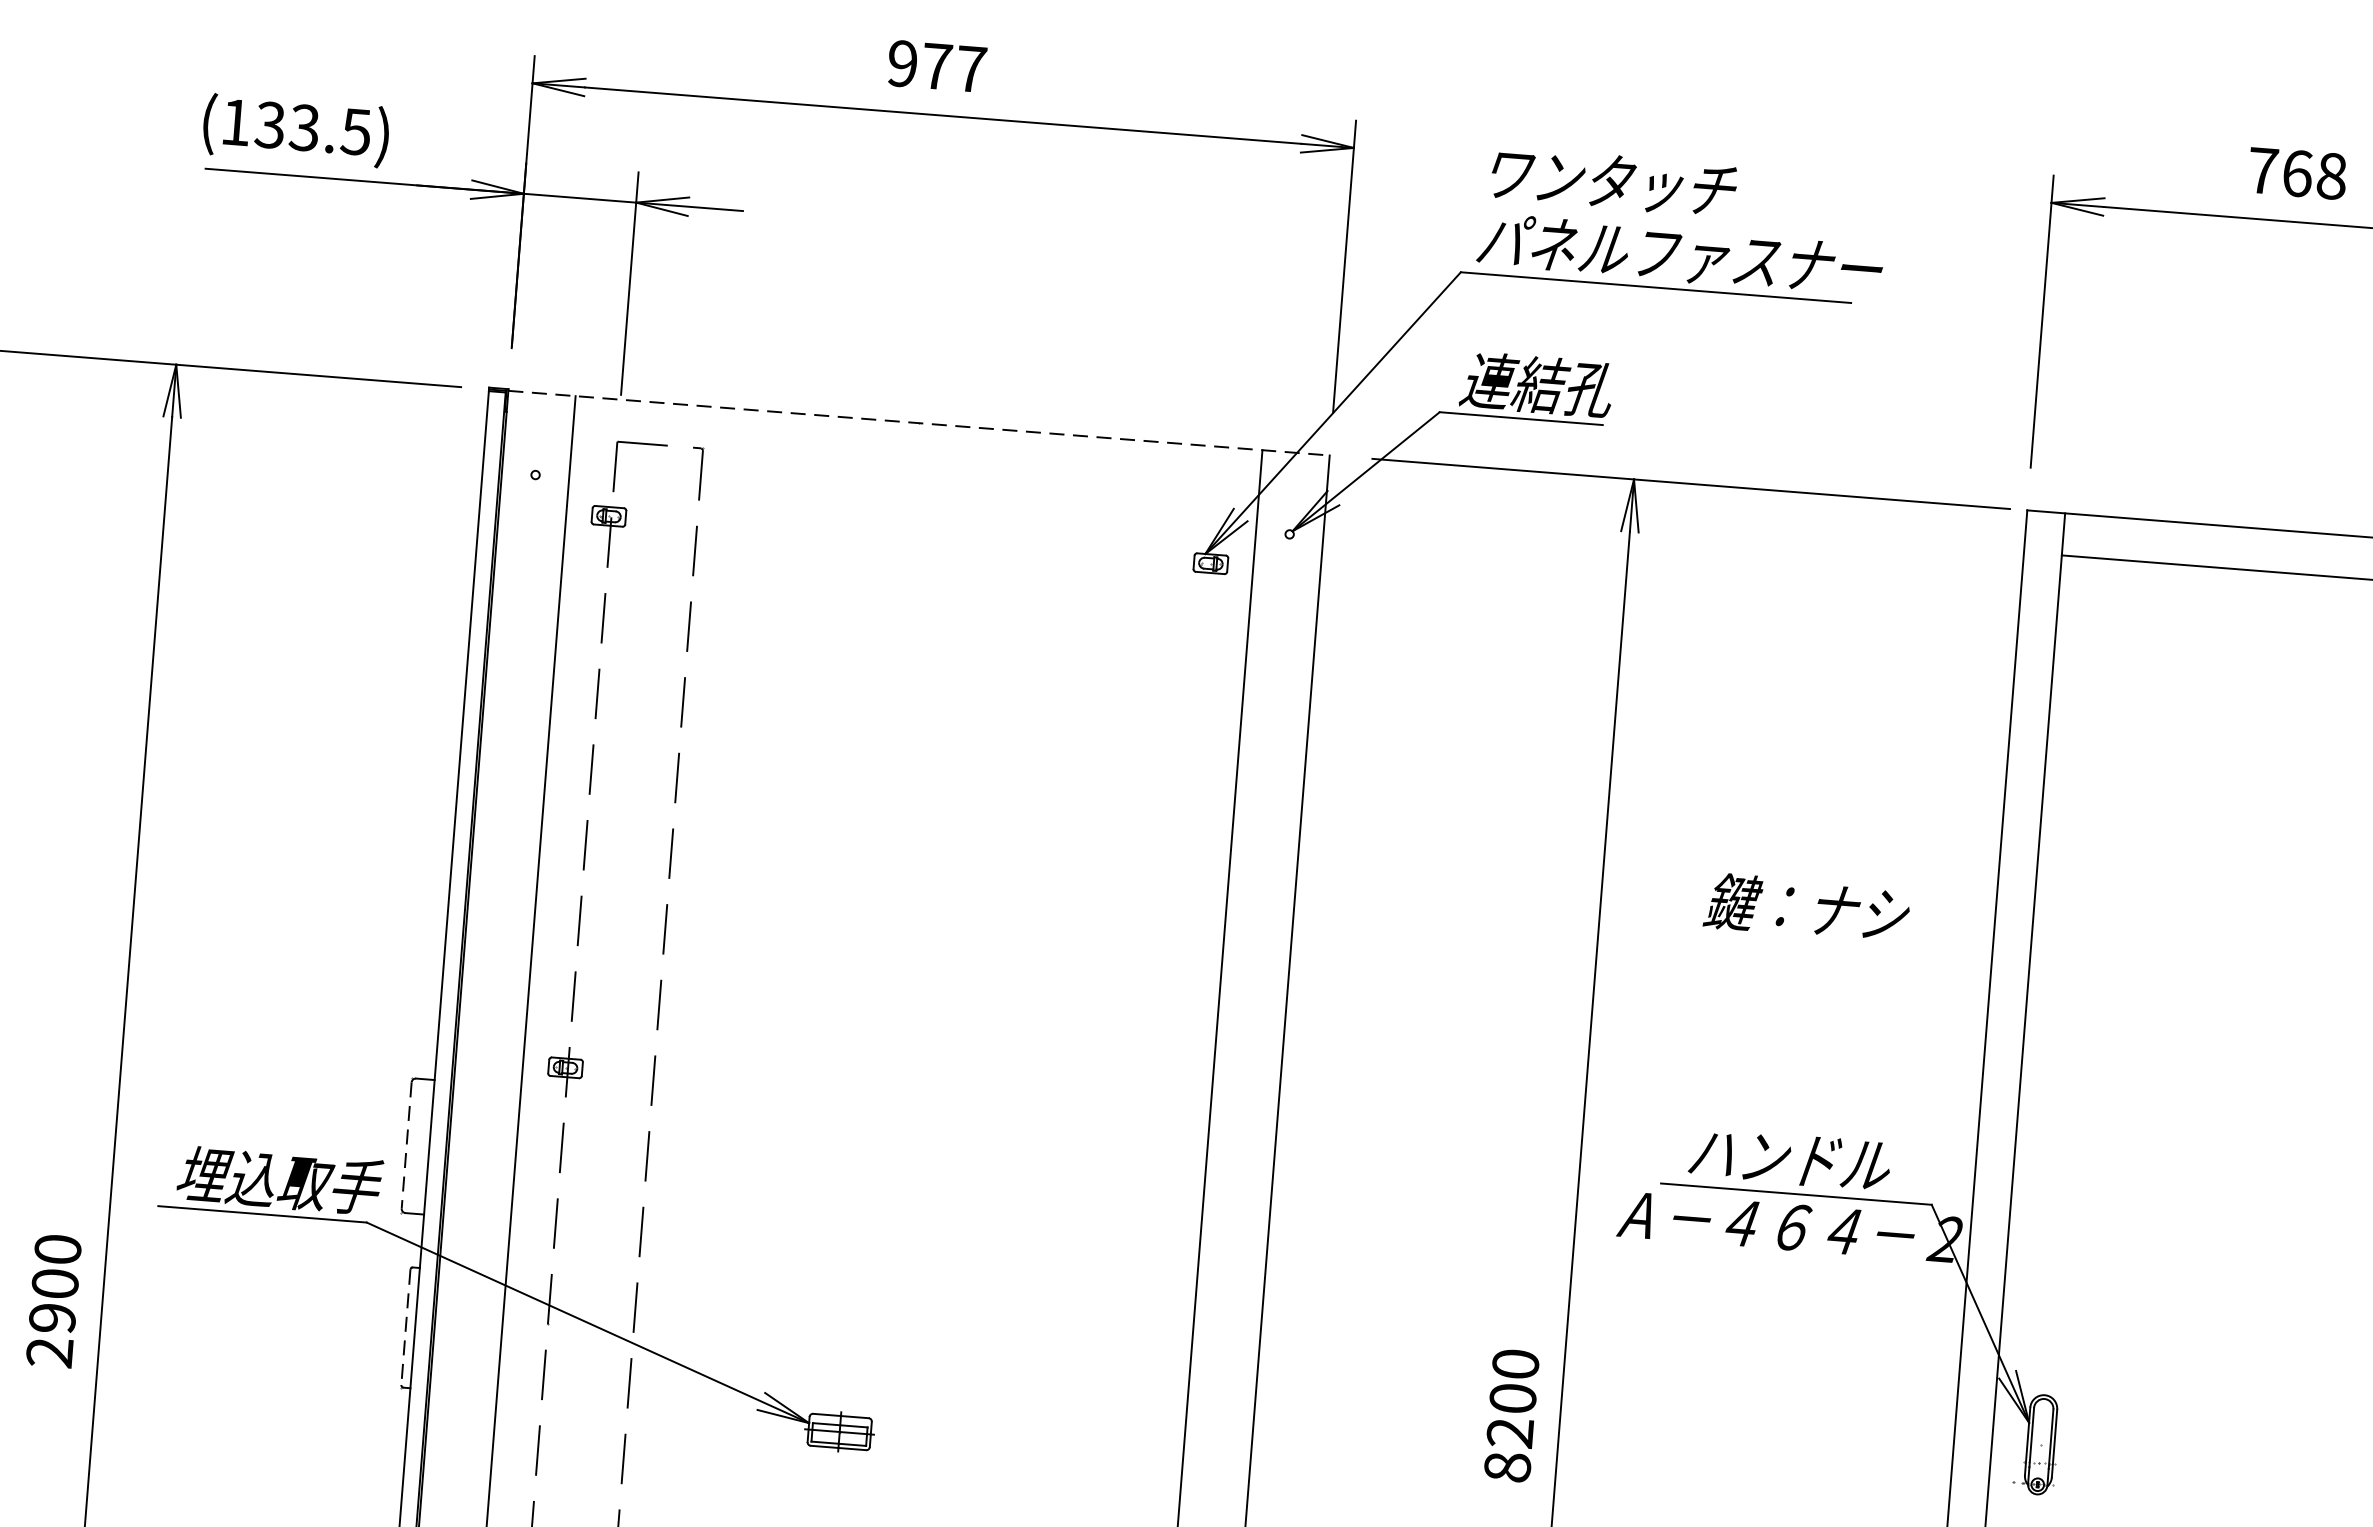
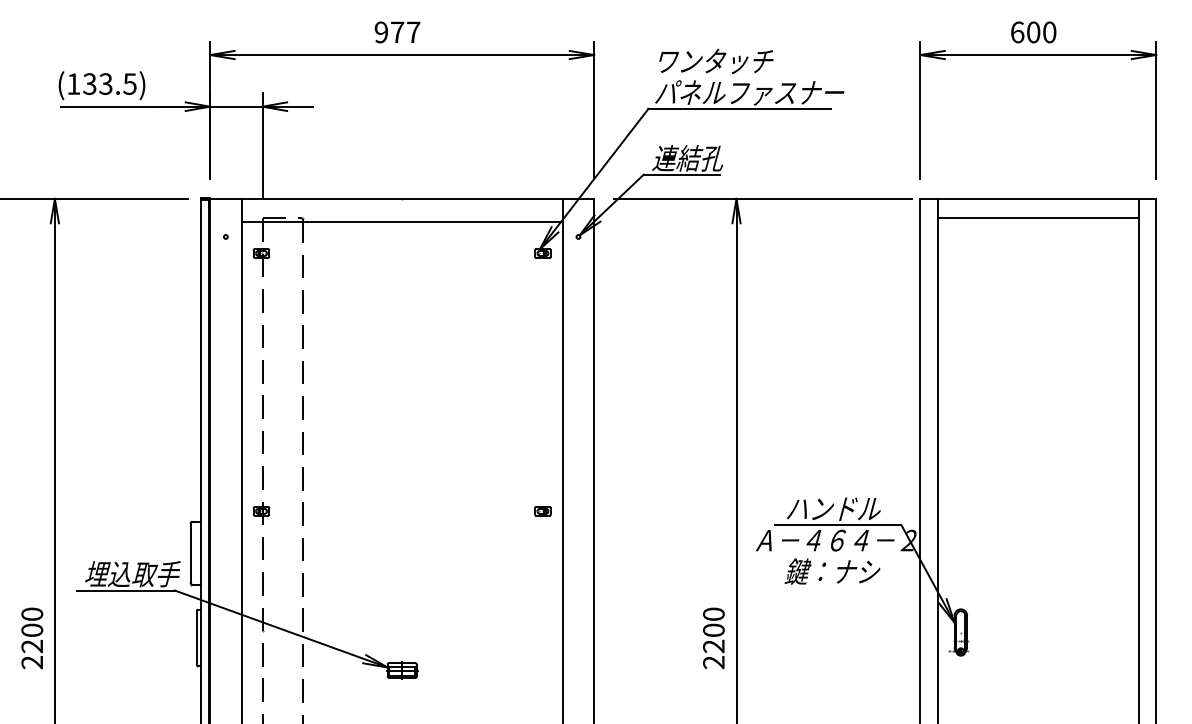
text: (2297, 173) -> (1033, 32), 768 -> 600
line: (919, 422) -> (402, 198), dashed -> solid
line: (913, 473) -> (401, 222), added
text: (1806, 907) -> (832, 571), moved
part: (1166, 1115) -> (542, 511), added
line: (406, 1146) -> (190, 553), dashed -> solid
text: (53, 1318) -> (32, 646), 2900 -> 2200
line: (405, 1326) -> (196, 637), dashed -> solid
text: (1506, 1467) -> (713, 662), 8200 -> 2200

